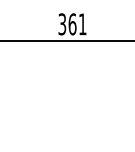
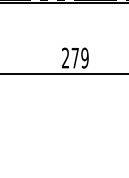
text: (72, 23) -> (75, 57), 361 -> 279

